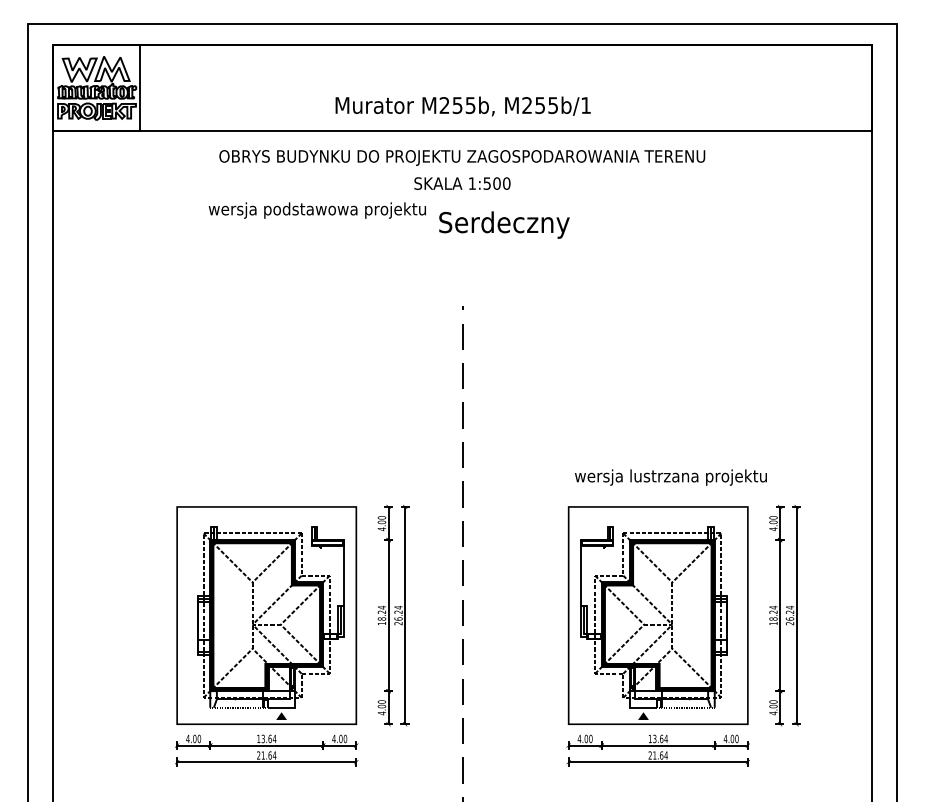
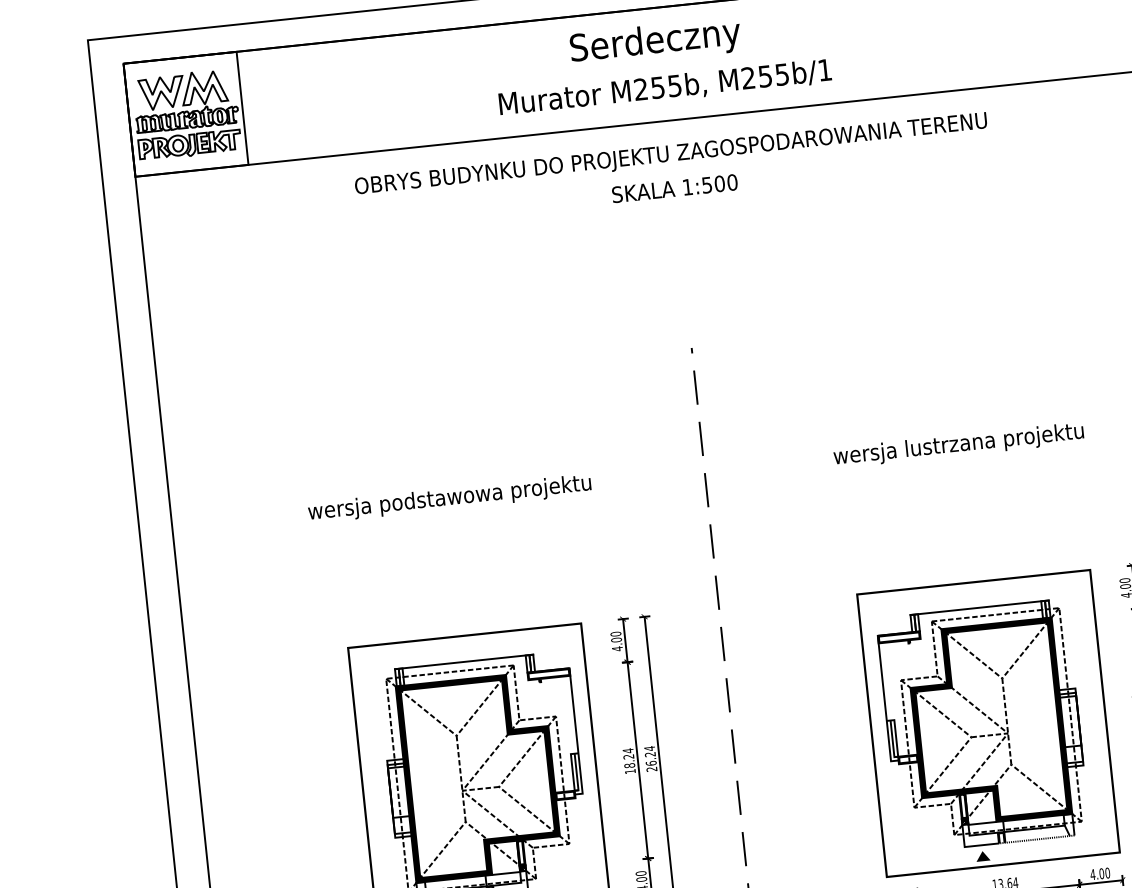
text: (316, 210) -> (448, 498), moved
text: (504, 224) -> (655, 41), moved
text: (670, 477) -> (958, 445), moved
line: (264, 526) -> (464, 661), added
line: (660, 526) -> (979, 607), added

